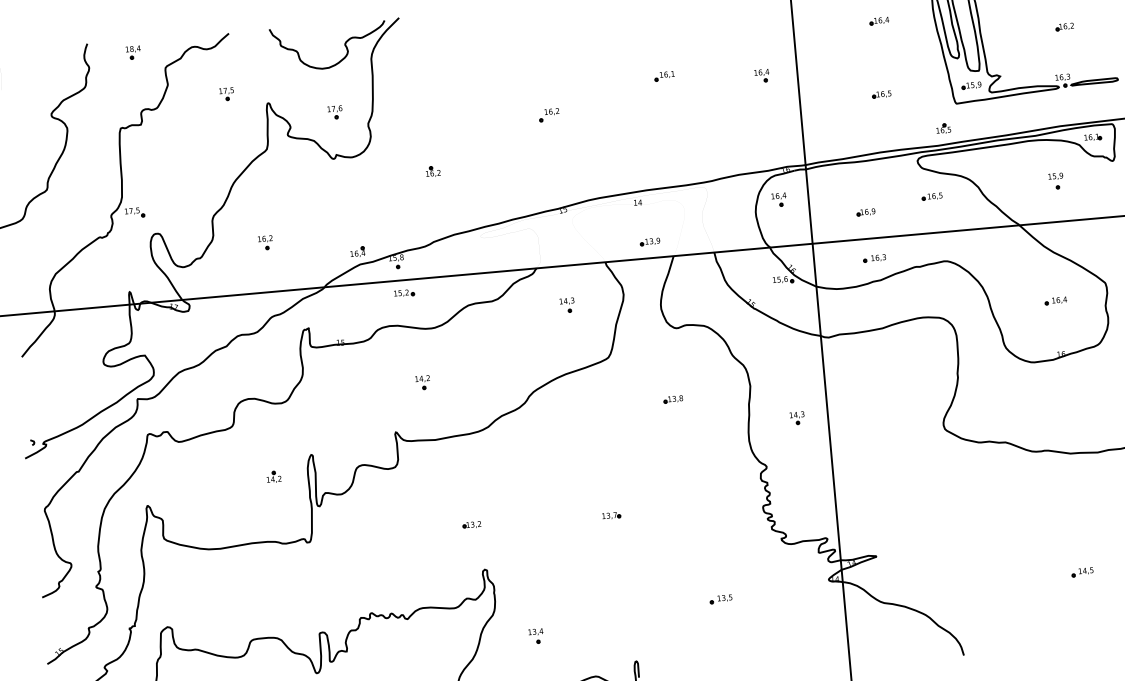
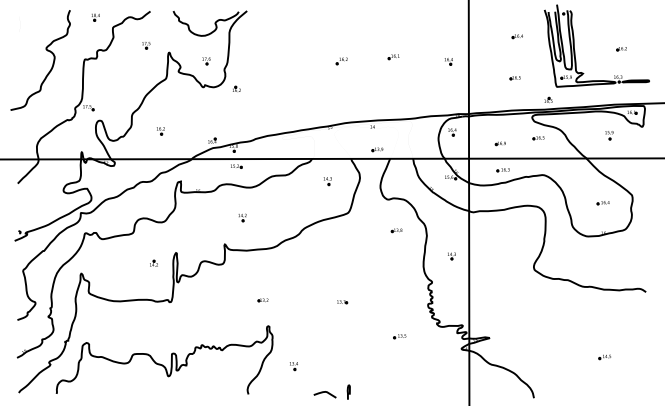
part: (548, 115) -> (341, 61), moved
part: (432, 170) -> (236, 88), moved
part: (672, 399) -> (396, 230), moved
part: (720, 599) -> (399, 336), moved

